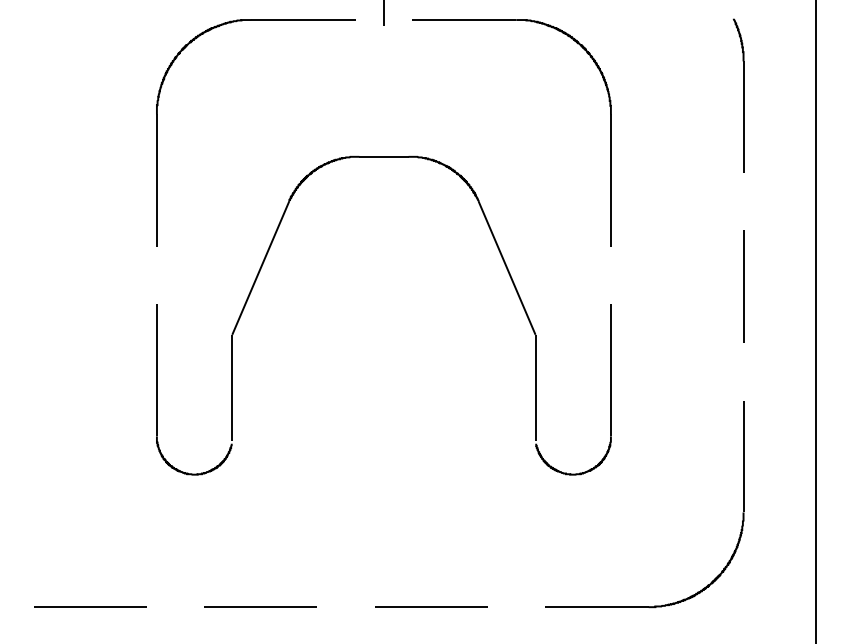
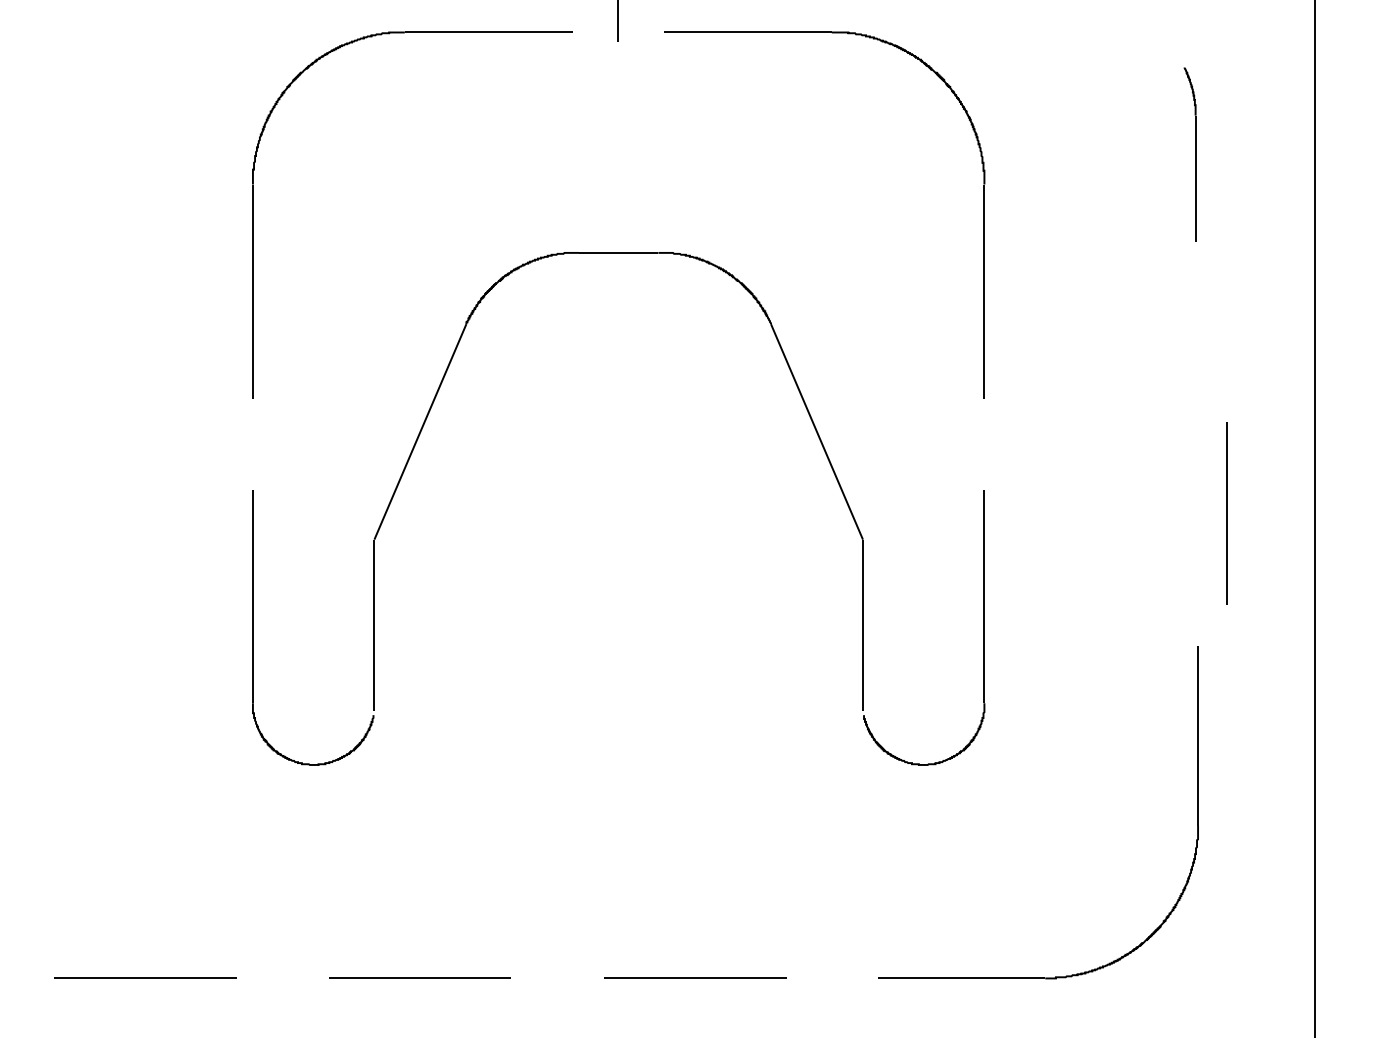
part: (738, 95) -> (1189, 154), size x0.7
line: (743, 286) -> (1226, 513), moved

